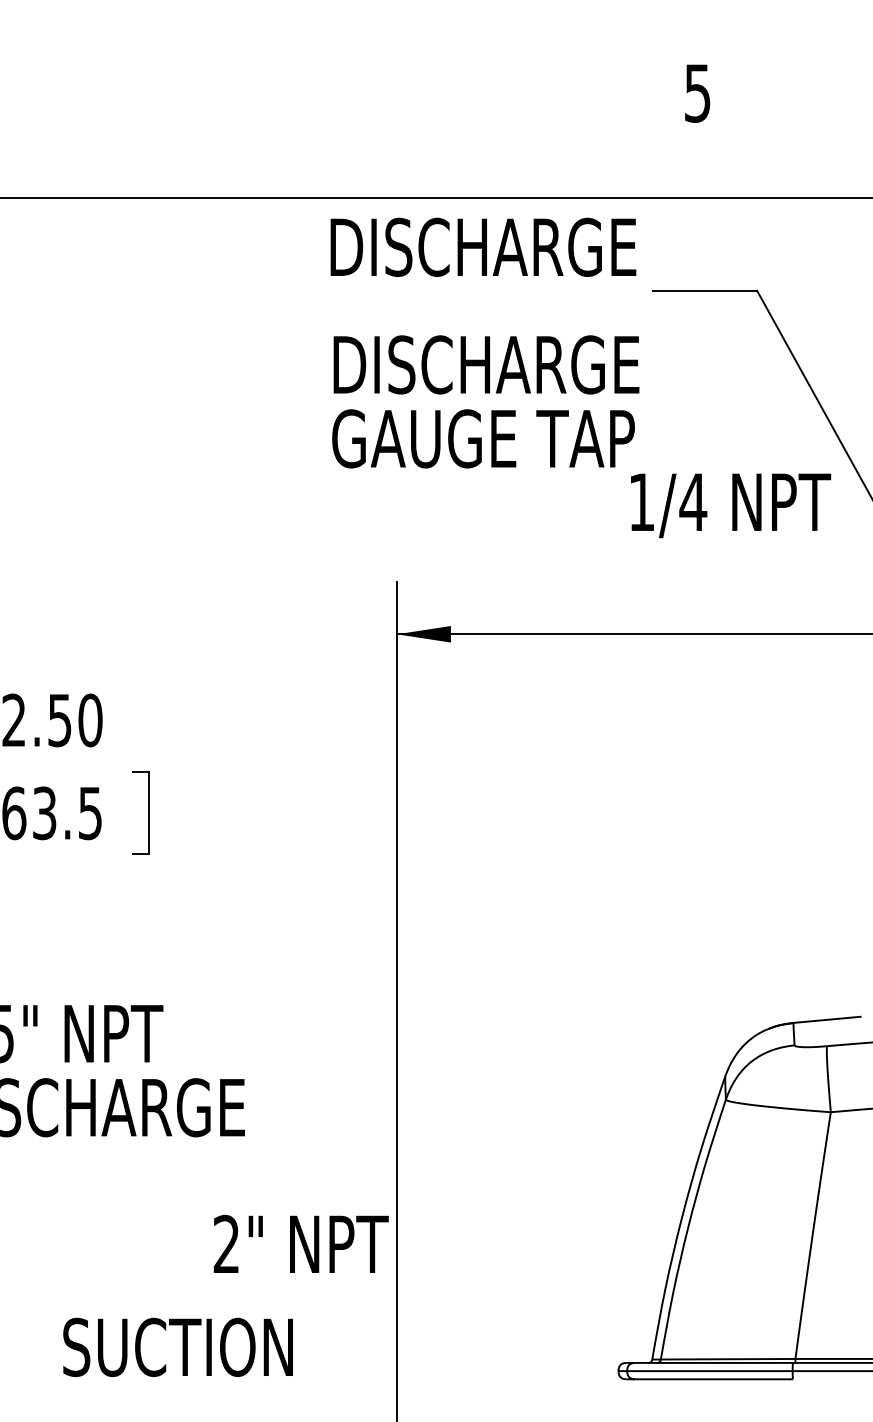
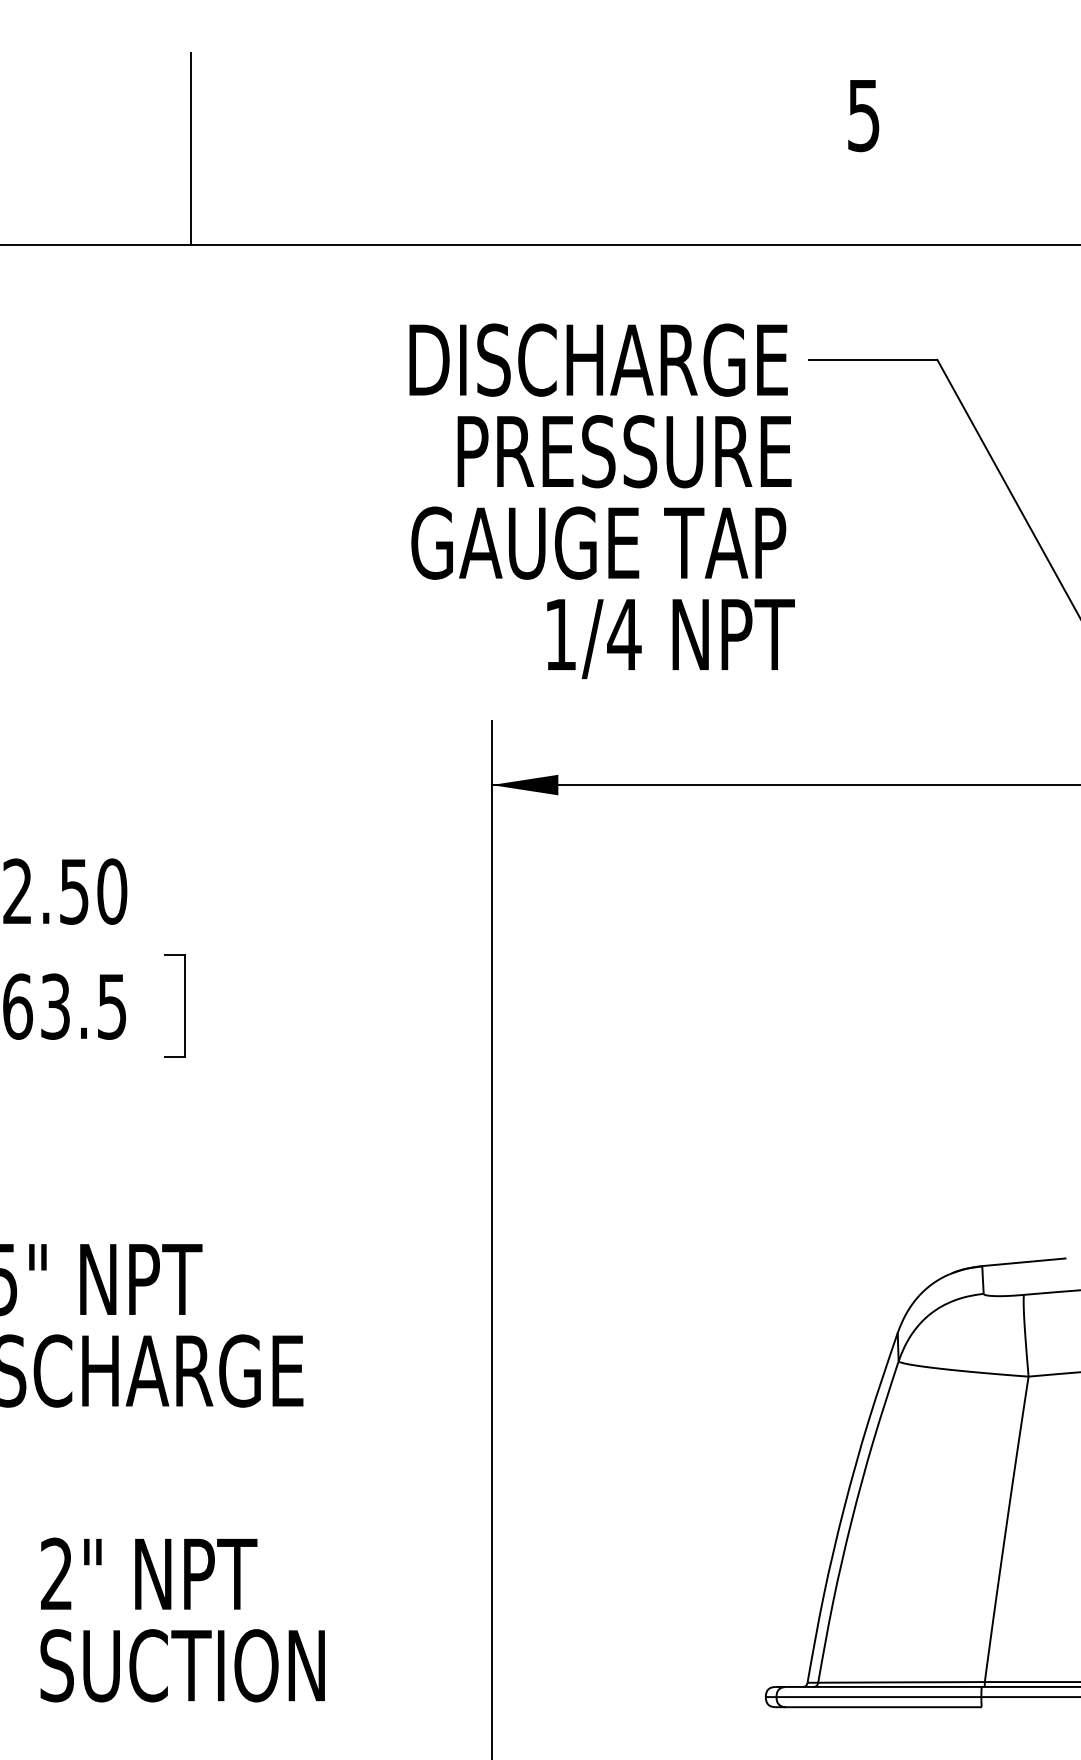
line: (153, 120) -> (190, 148), added
text: (483, 246) -> (598, 359), moved
text: (470, 364) -> (582, 451), DISCHARGE -> PRESSURE
text: (730, 505) -> (670, 638), moved
text: (301, 1243) -> (149, 1573), moved
text: (177, 1347) -> (182, 1665), moved

